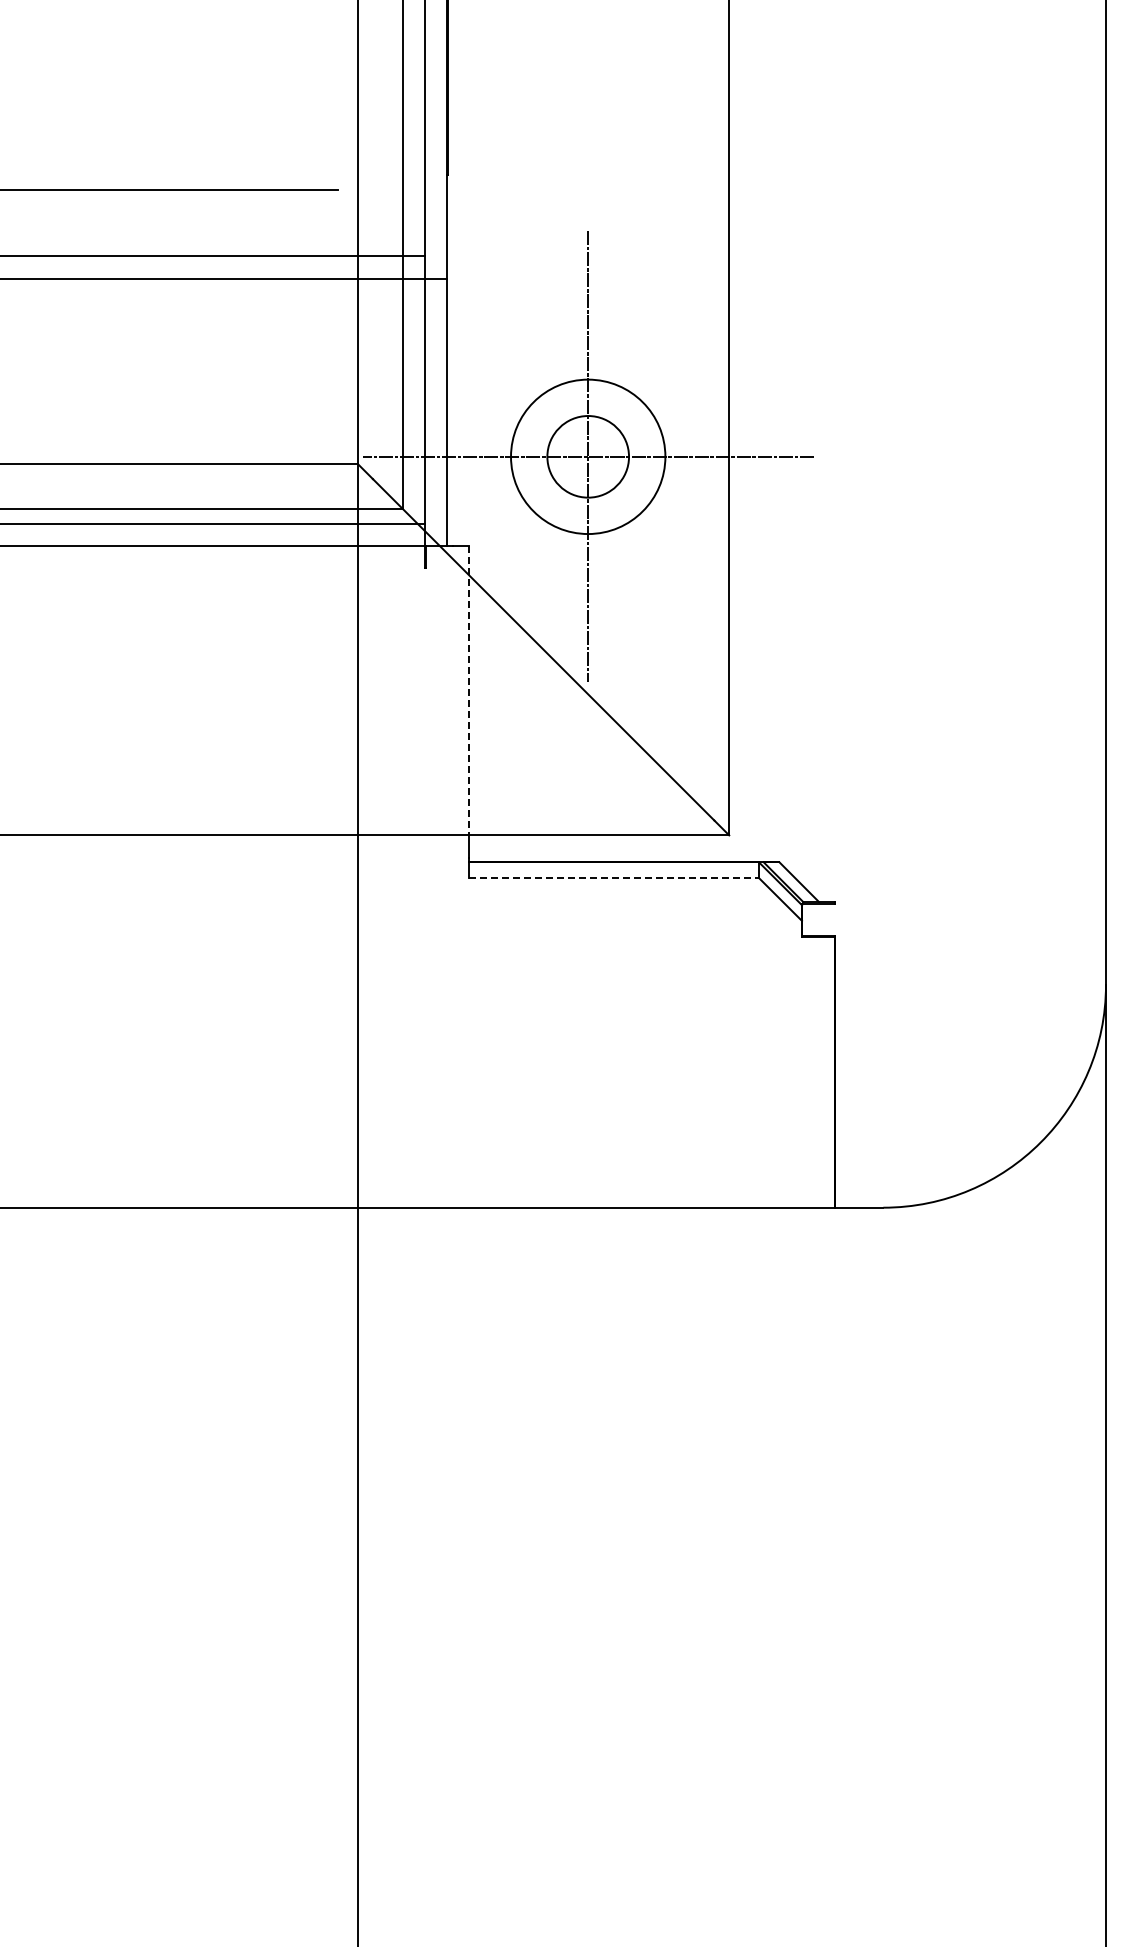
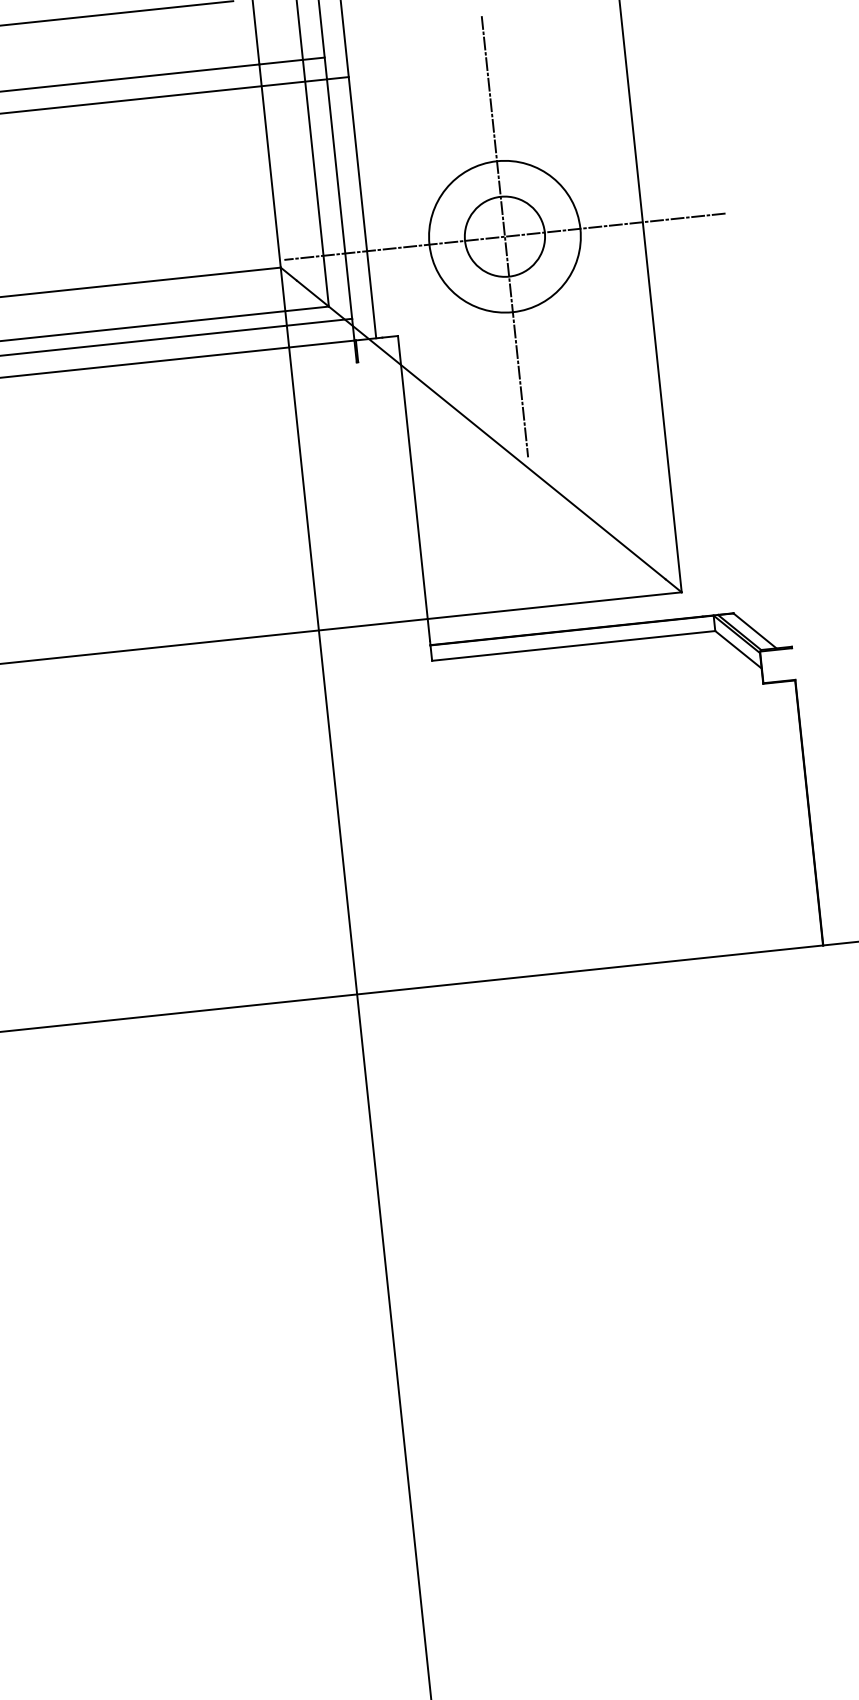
line: (469, 690) -> (412, 477), dashed -> solid
line: (614, 878) -> (573, 646), dashed -> solid

